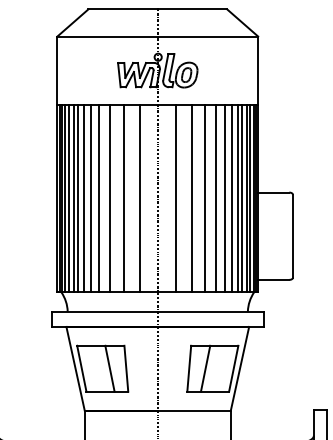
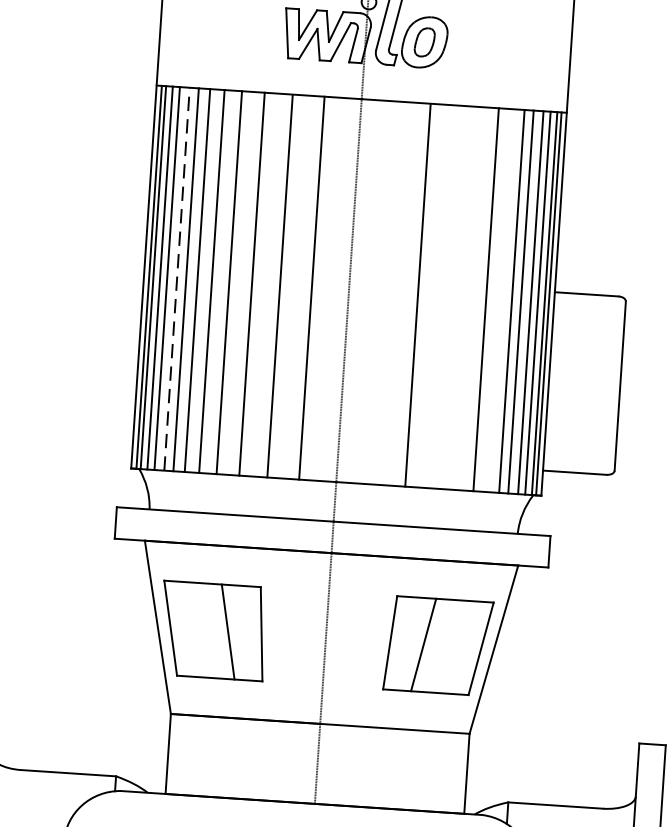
line: (73, 198) -> (176, 279), solid -> dashed
line: (175, 198) -> (385, 293), removed
line: (205, 198) -> (446, 297), removed
line: (216, 198) -> (468, 298), removed
line: (231, 198) -> (499, 300), removed

